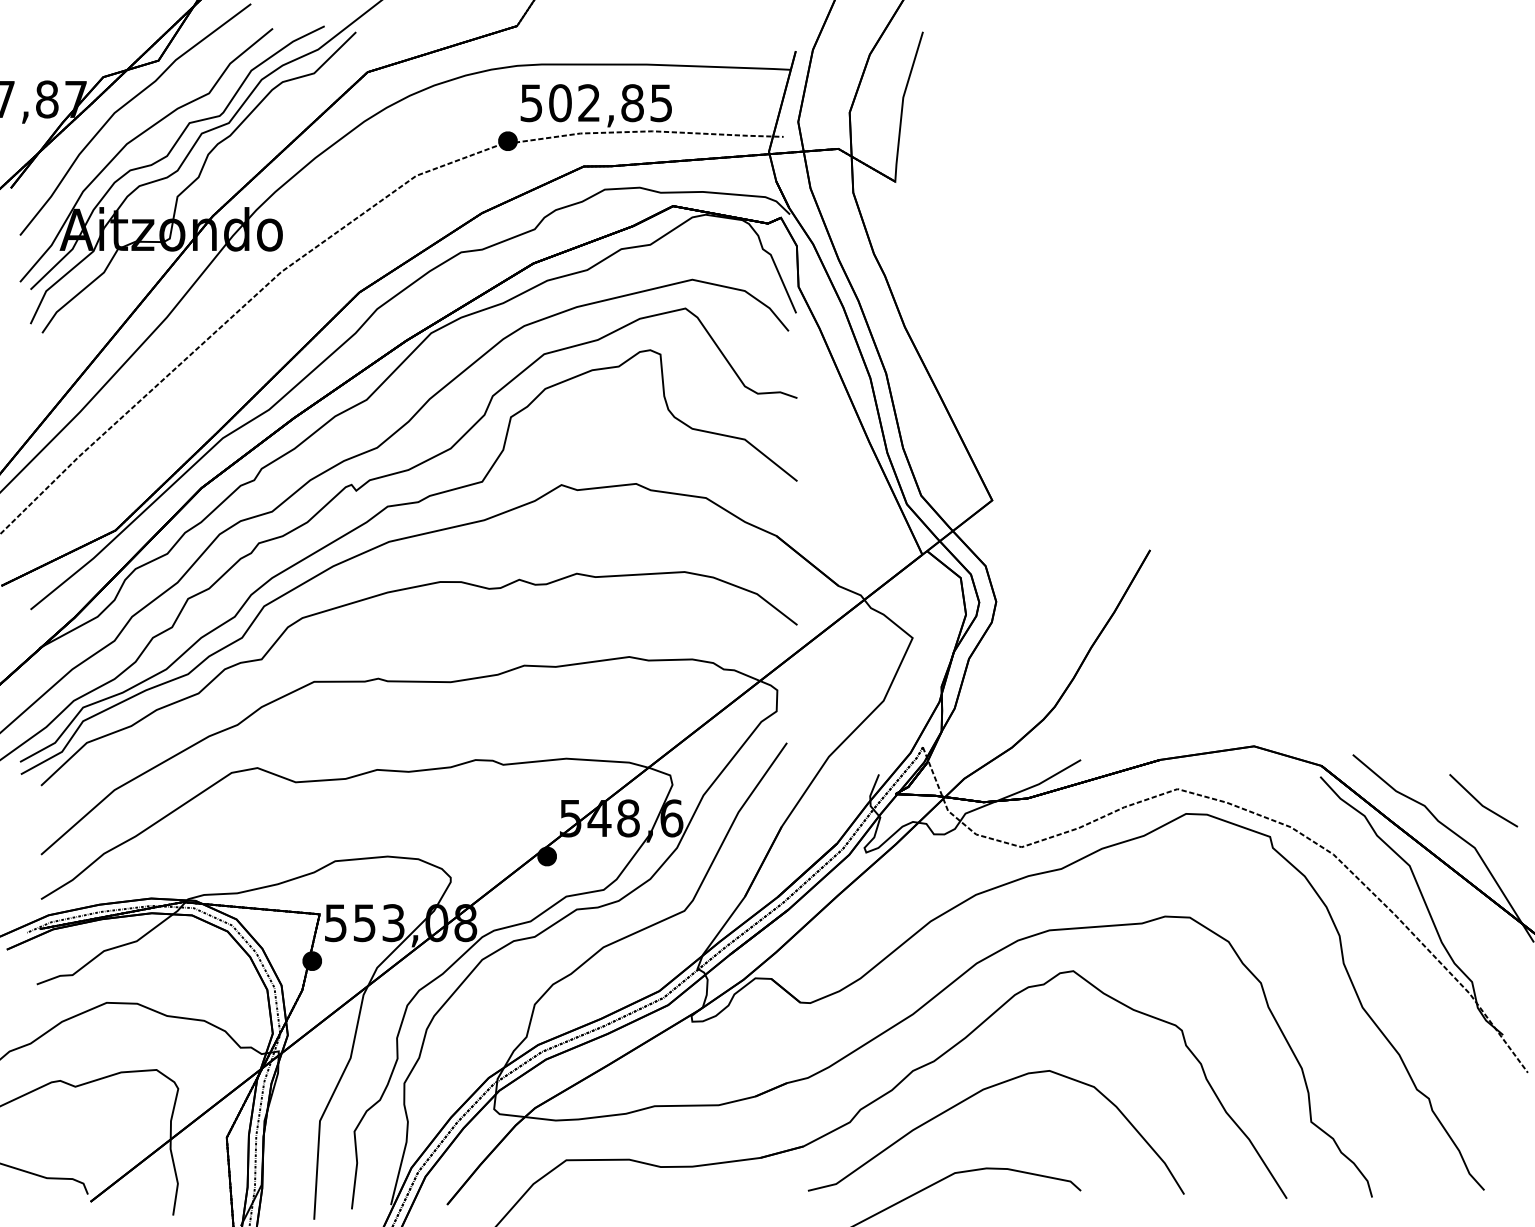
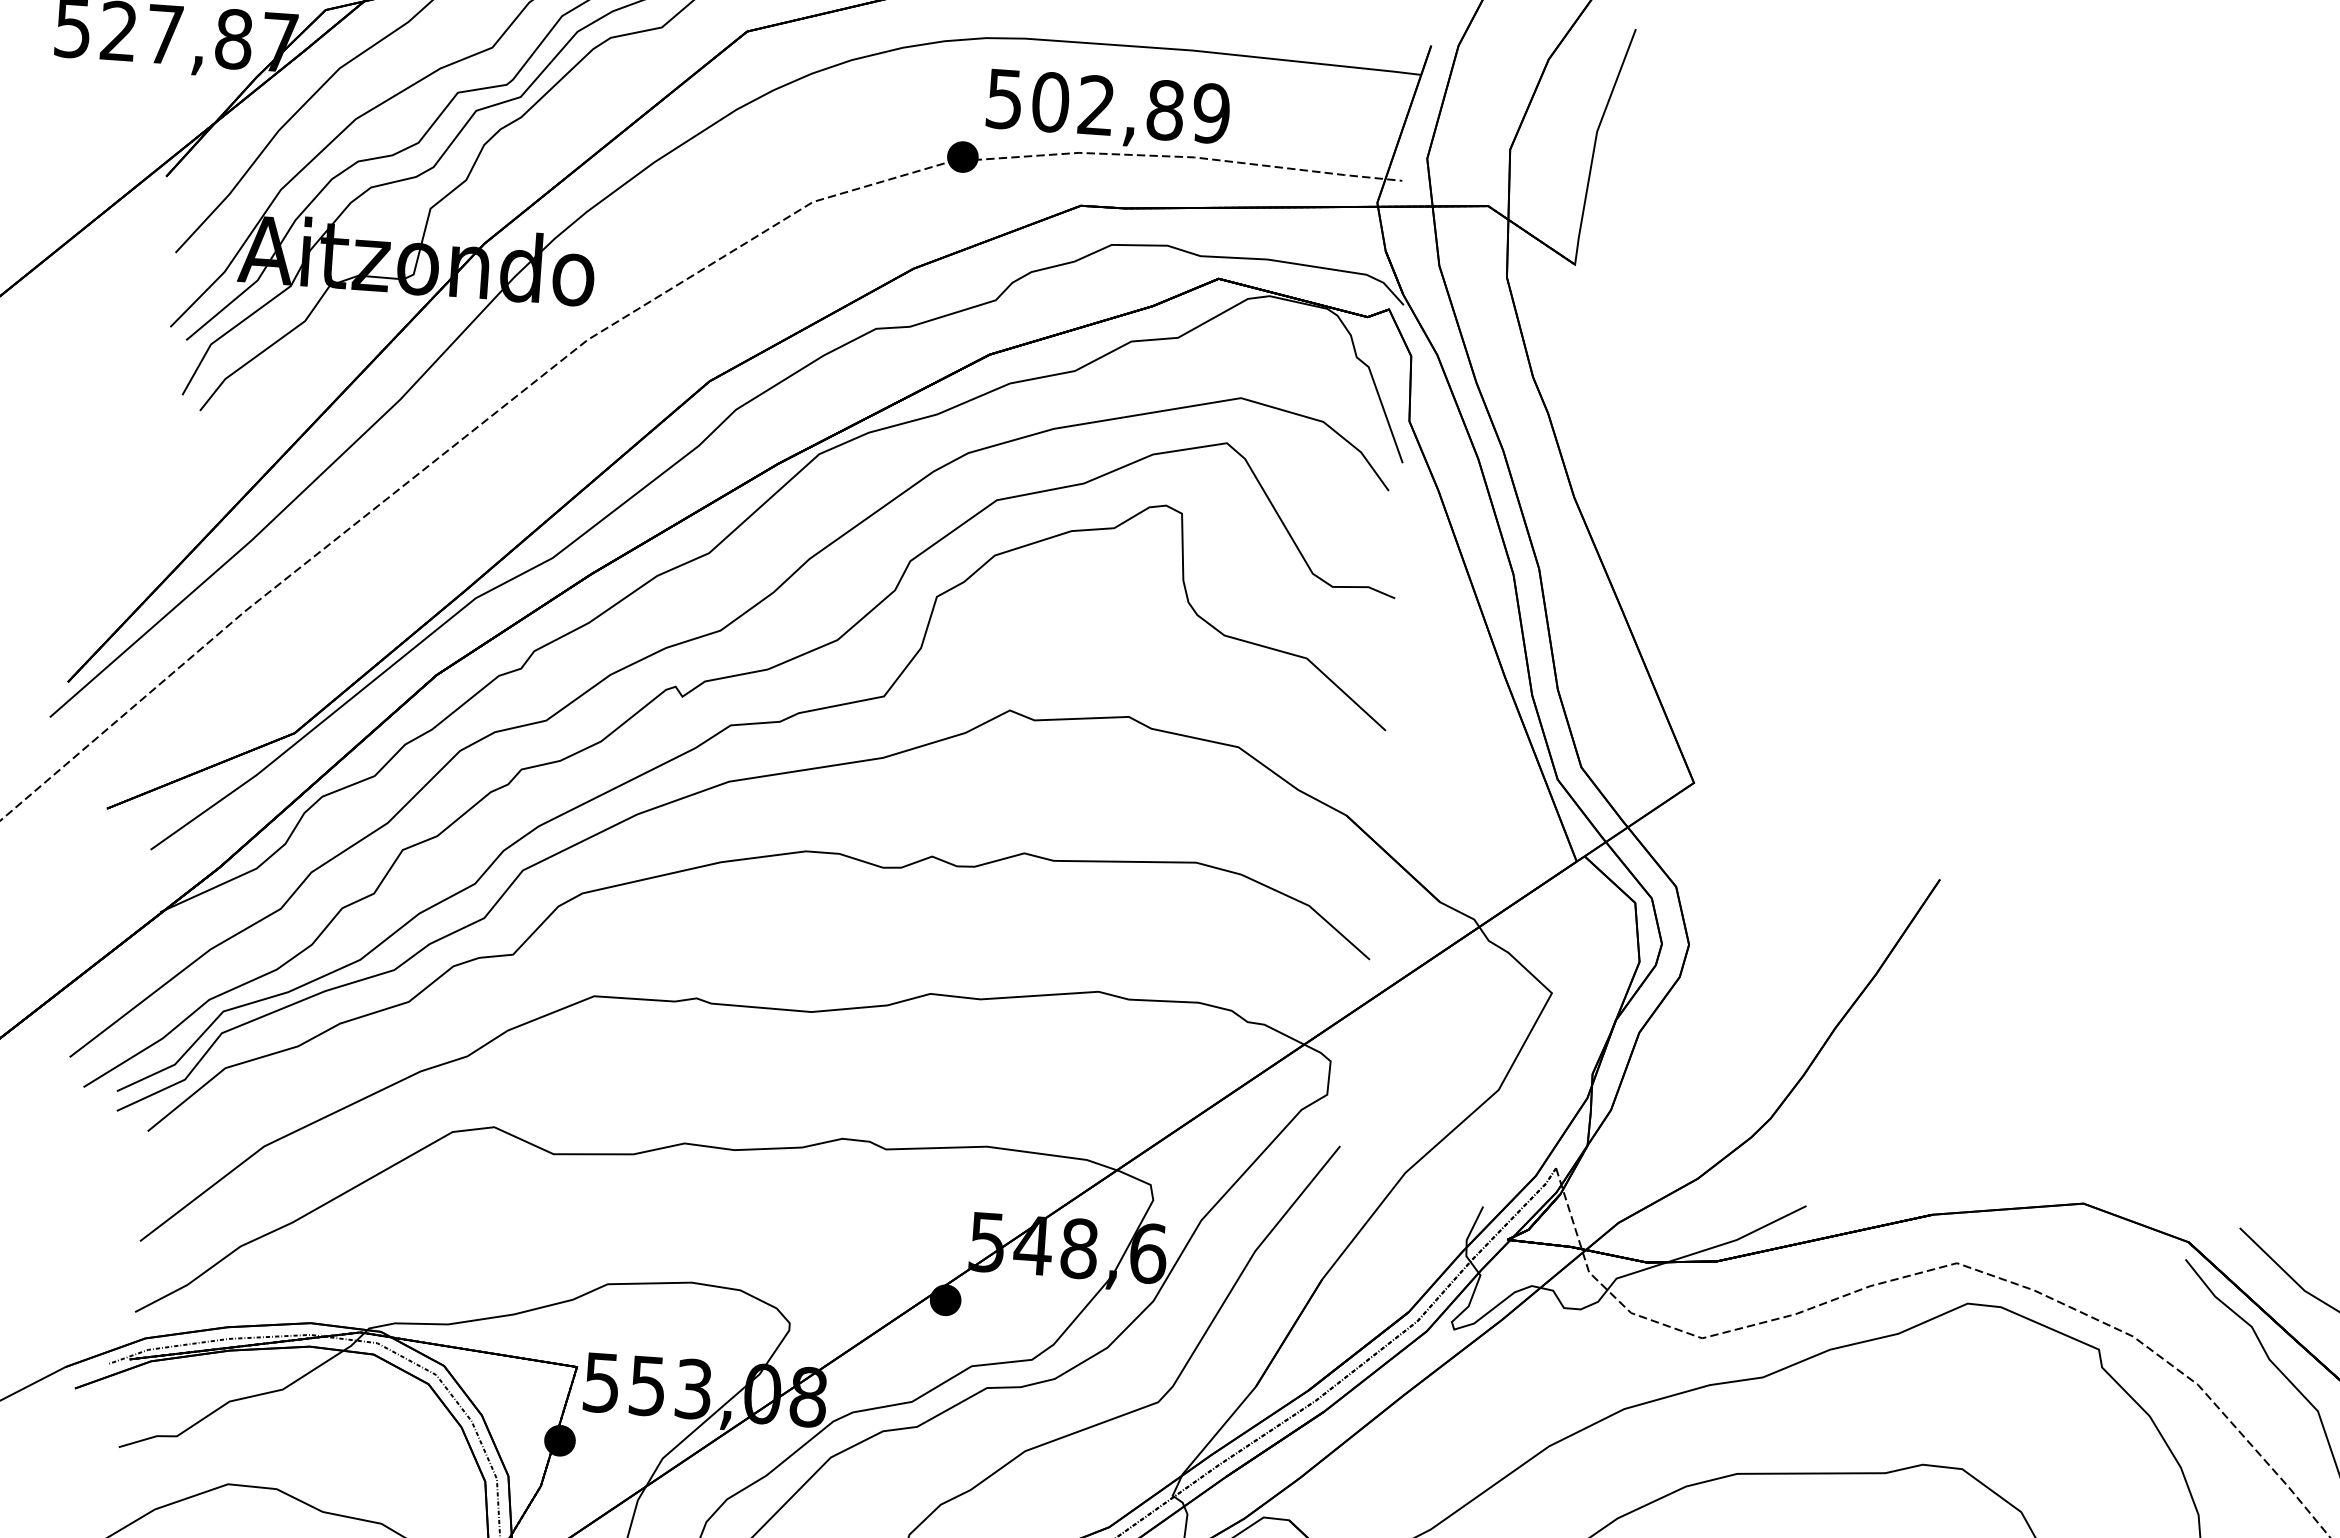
text: (661, 102) -> (1211, 112), 502,85 -> 502,89

